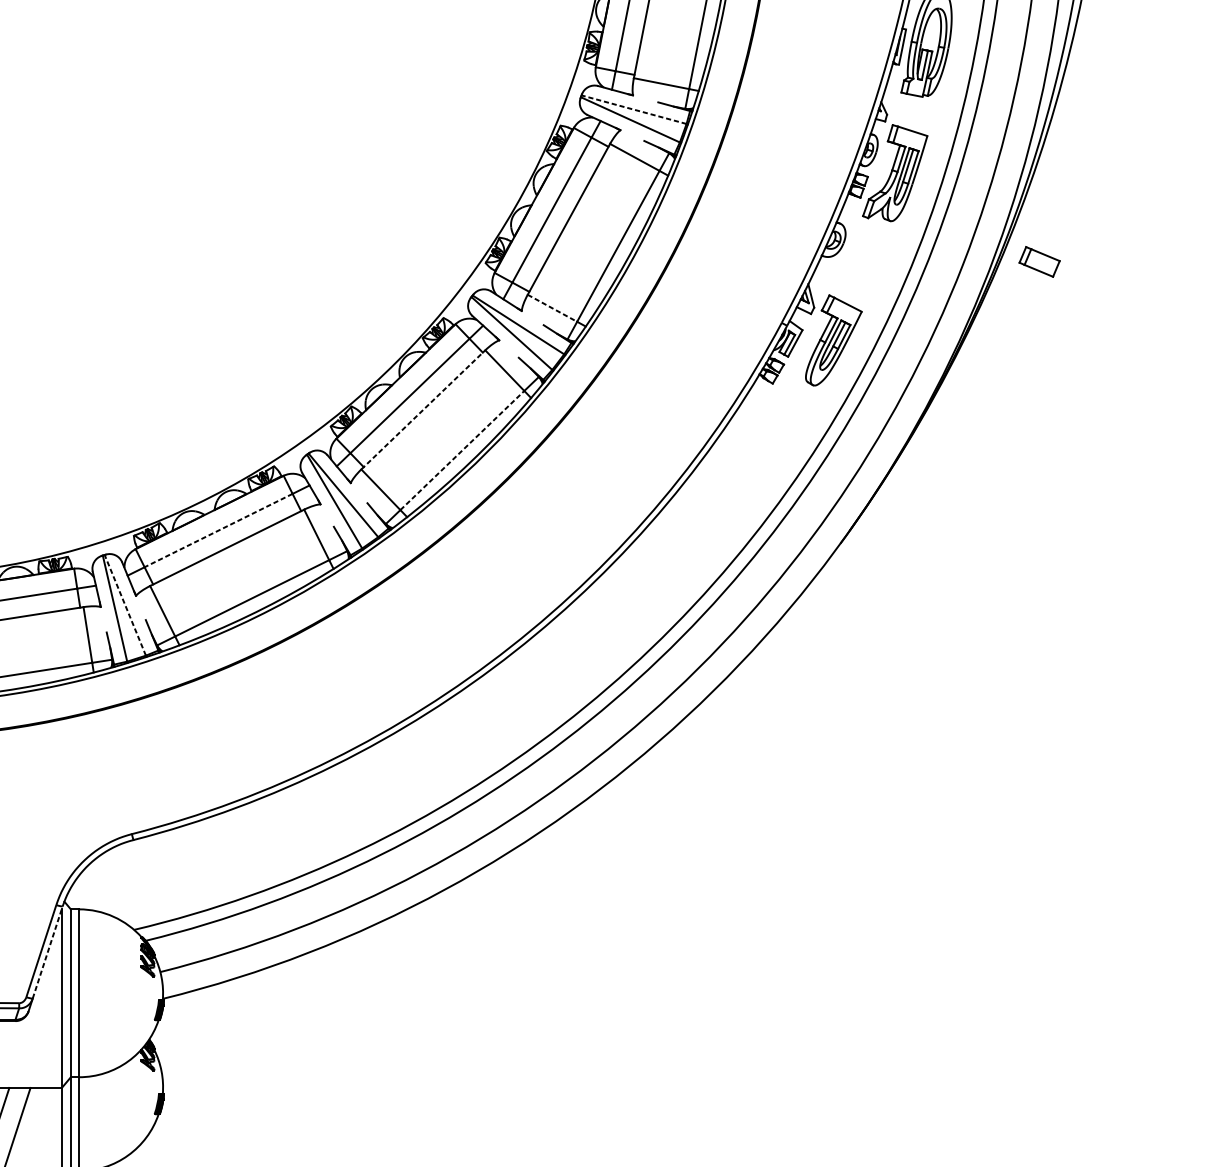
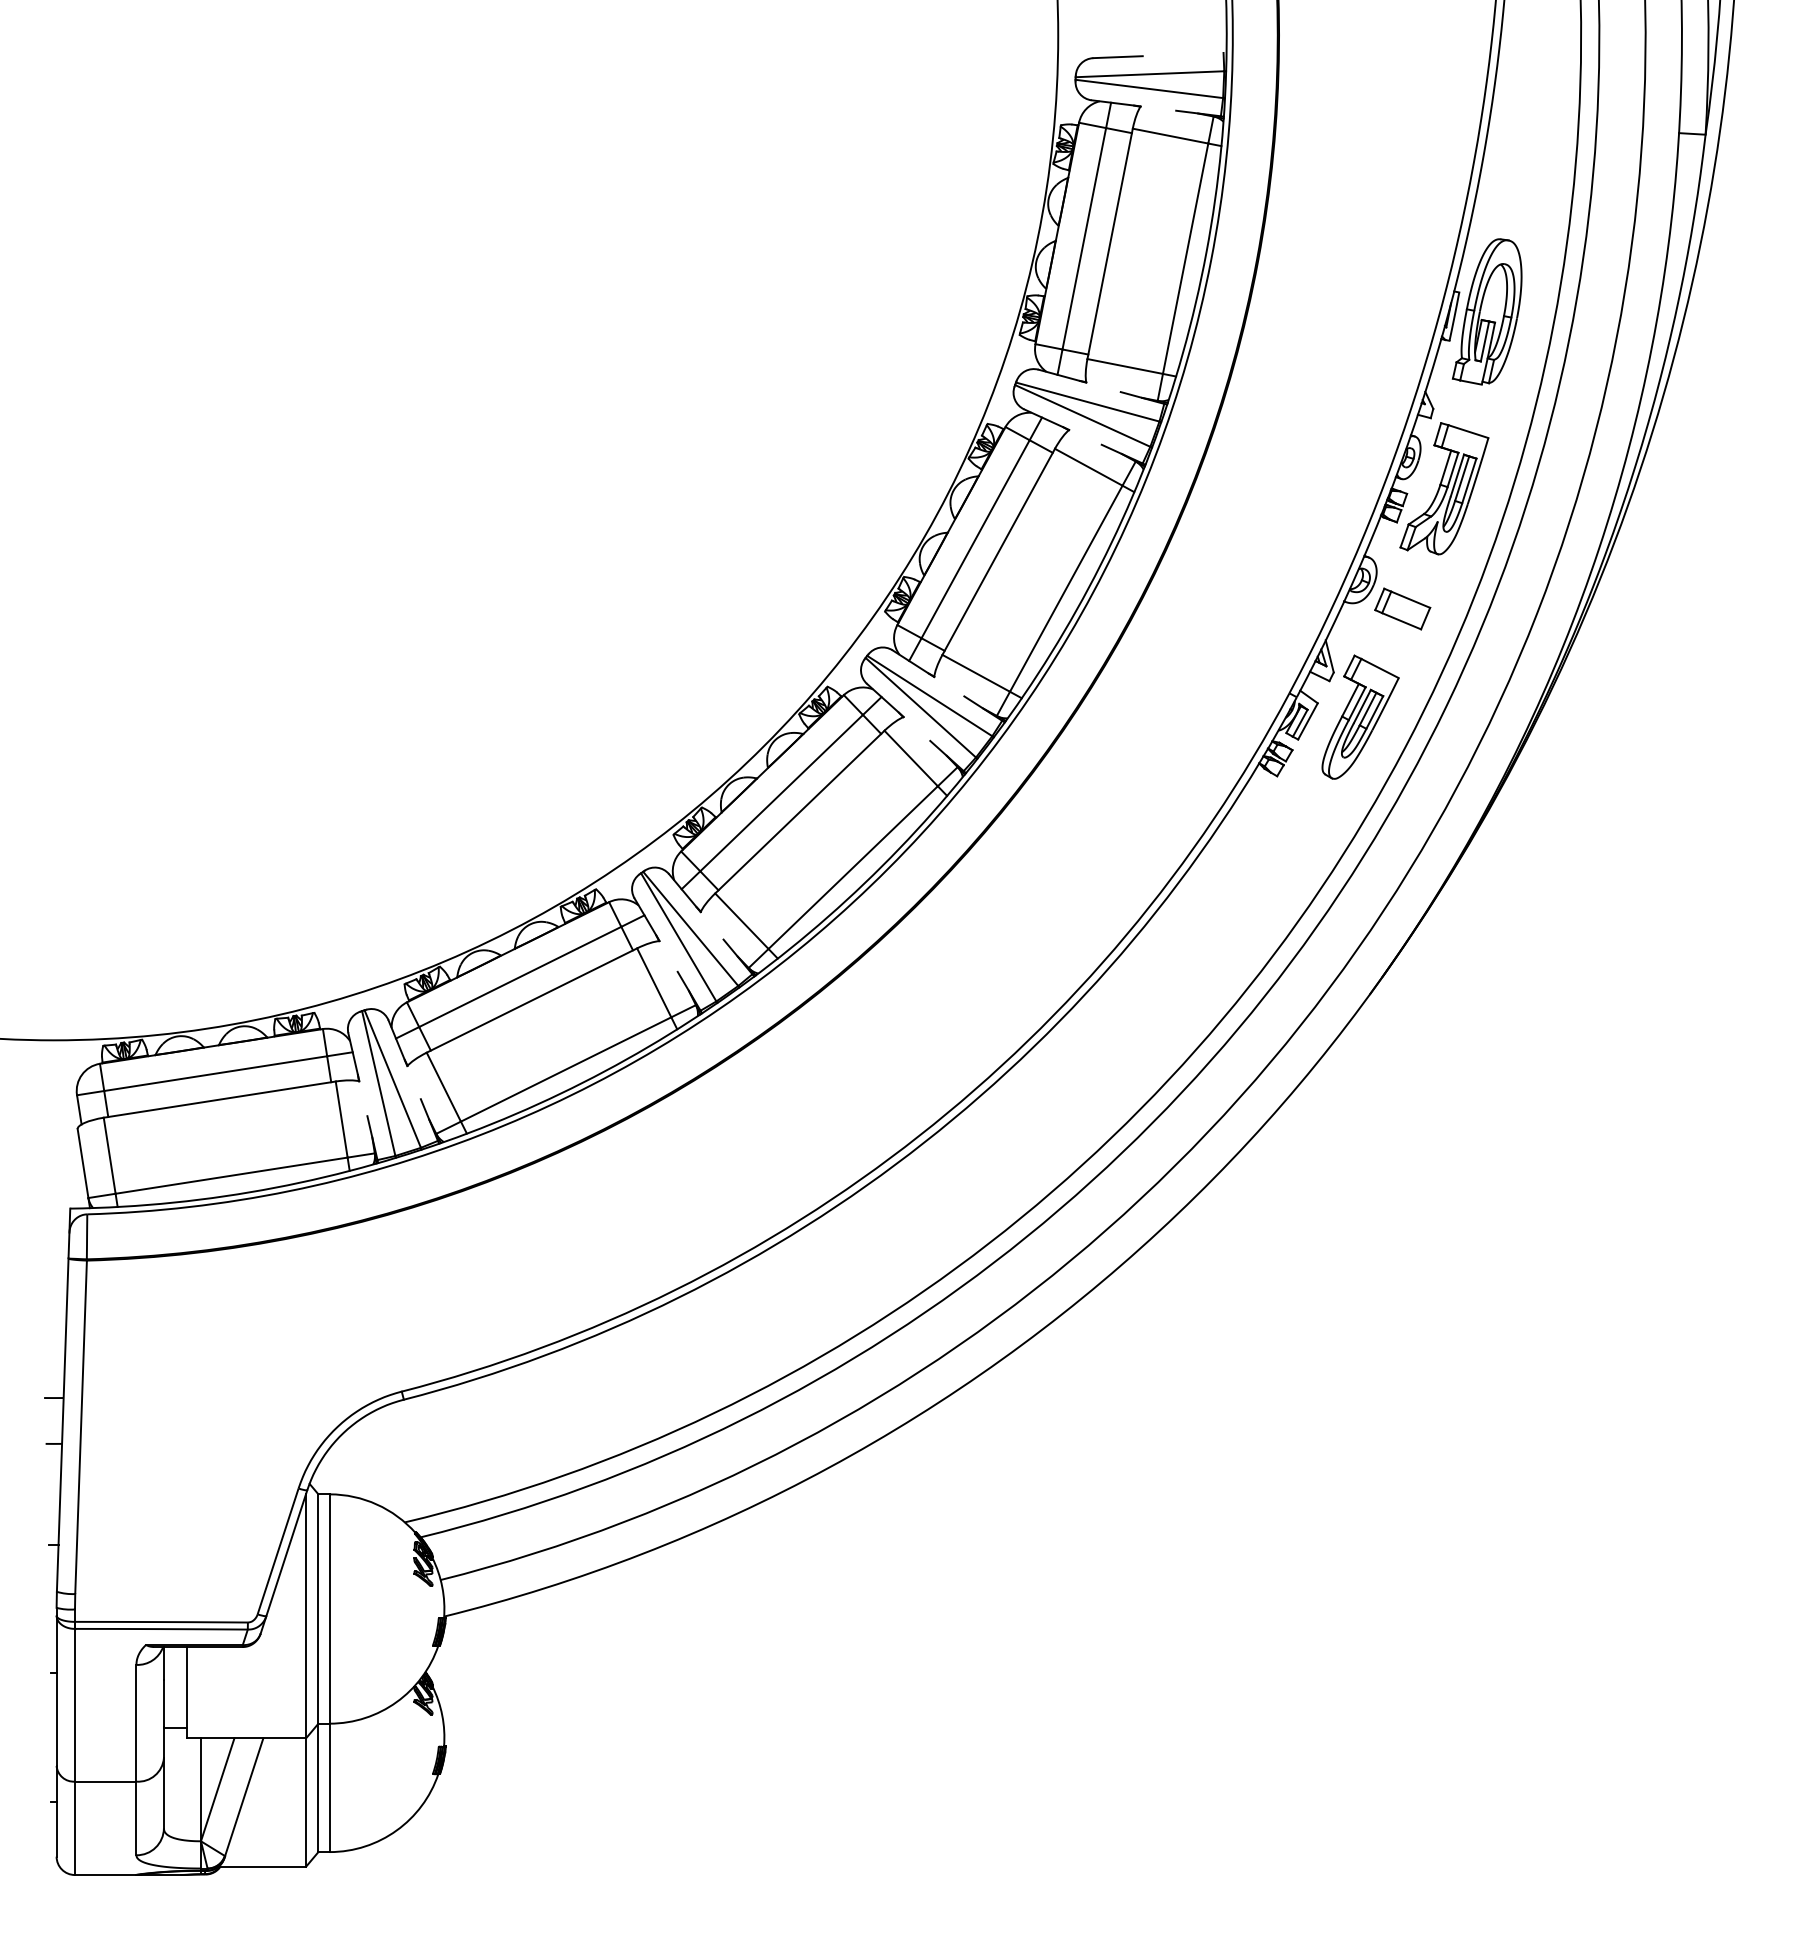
line: (633, 109) -> (1087, 401), dashed -> solid
part: (1039, 261) -> (1402, 608), moved
line: (552, 308) -> (976, 673), dashed -> solid
line: (423, 409) -> (800, 811), dashed -> solid
line: (462, 450) -> (853, 867), dashed -> solid
line: (218, 530) -> (520, 976), dashed -> solid
line: (125, 604) -> (392, 1078), dashed -> solid
line: (47, 951) -> (286, 1552), dashed -> solid

